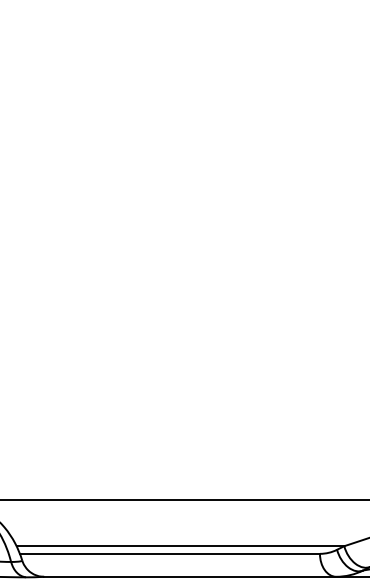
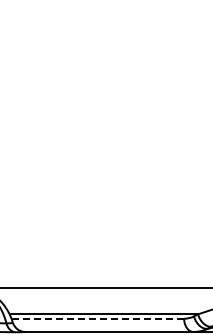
line: (169, 553) -> (97, 318), solid -> dashed

